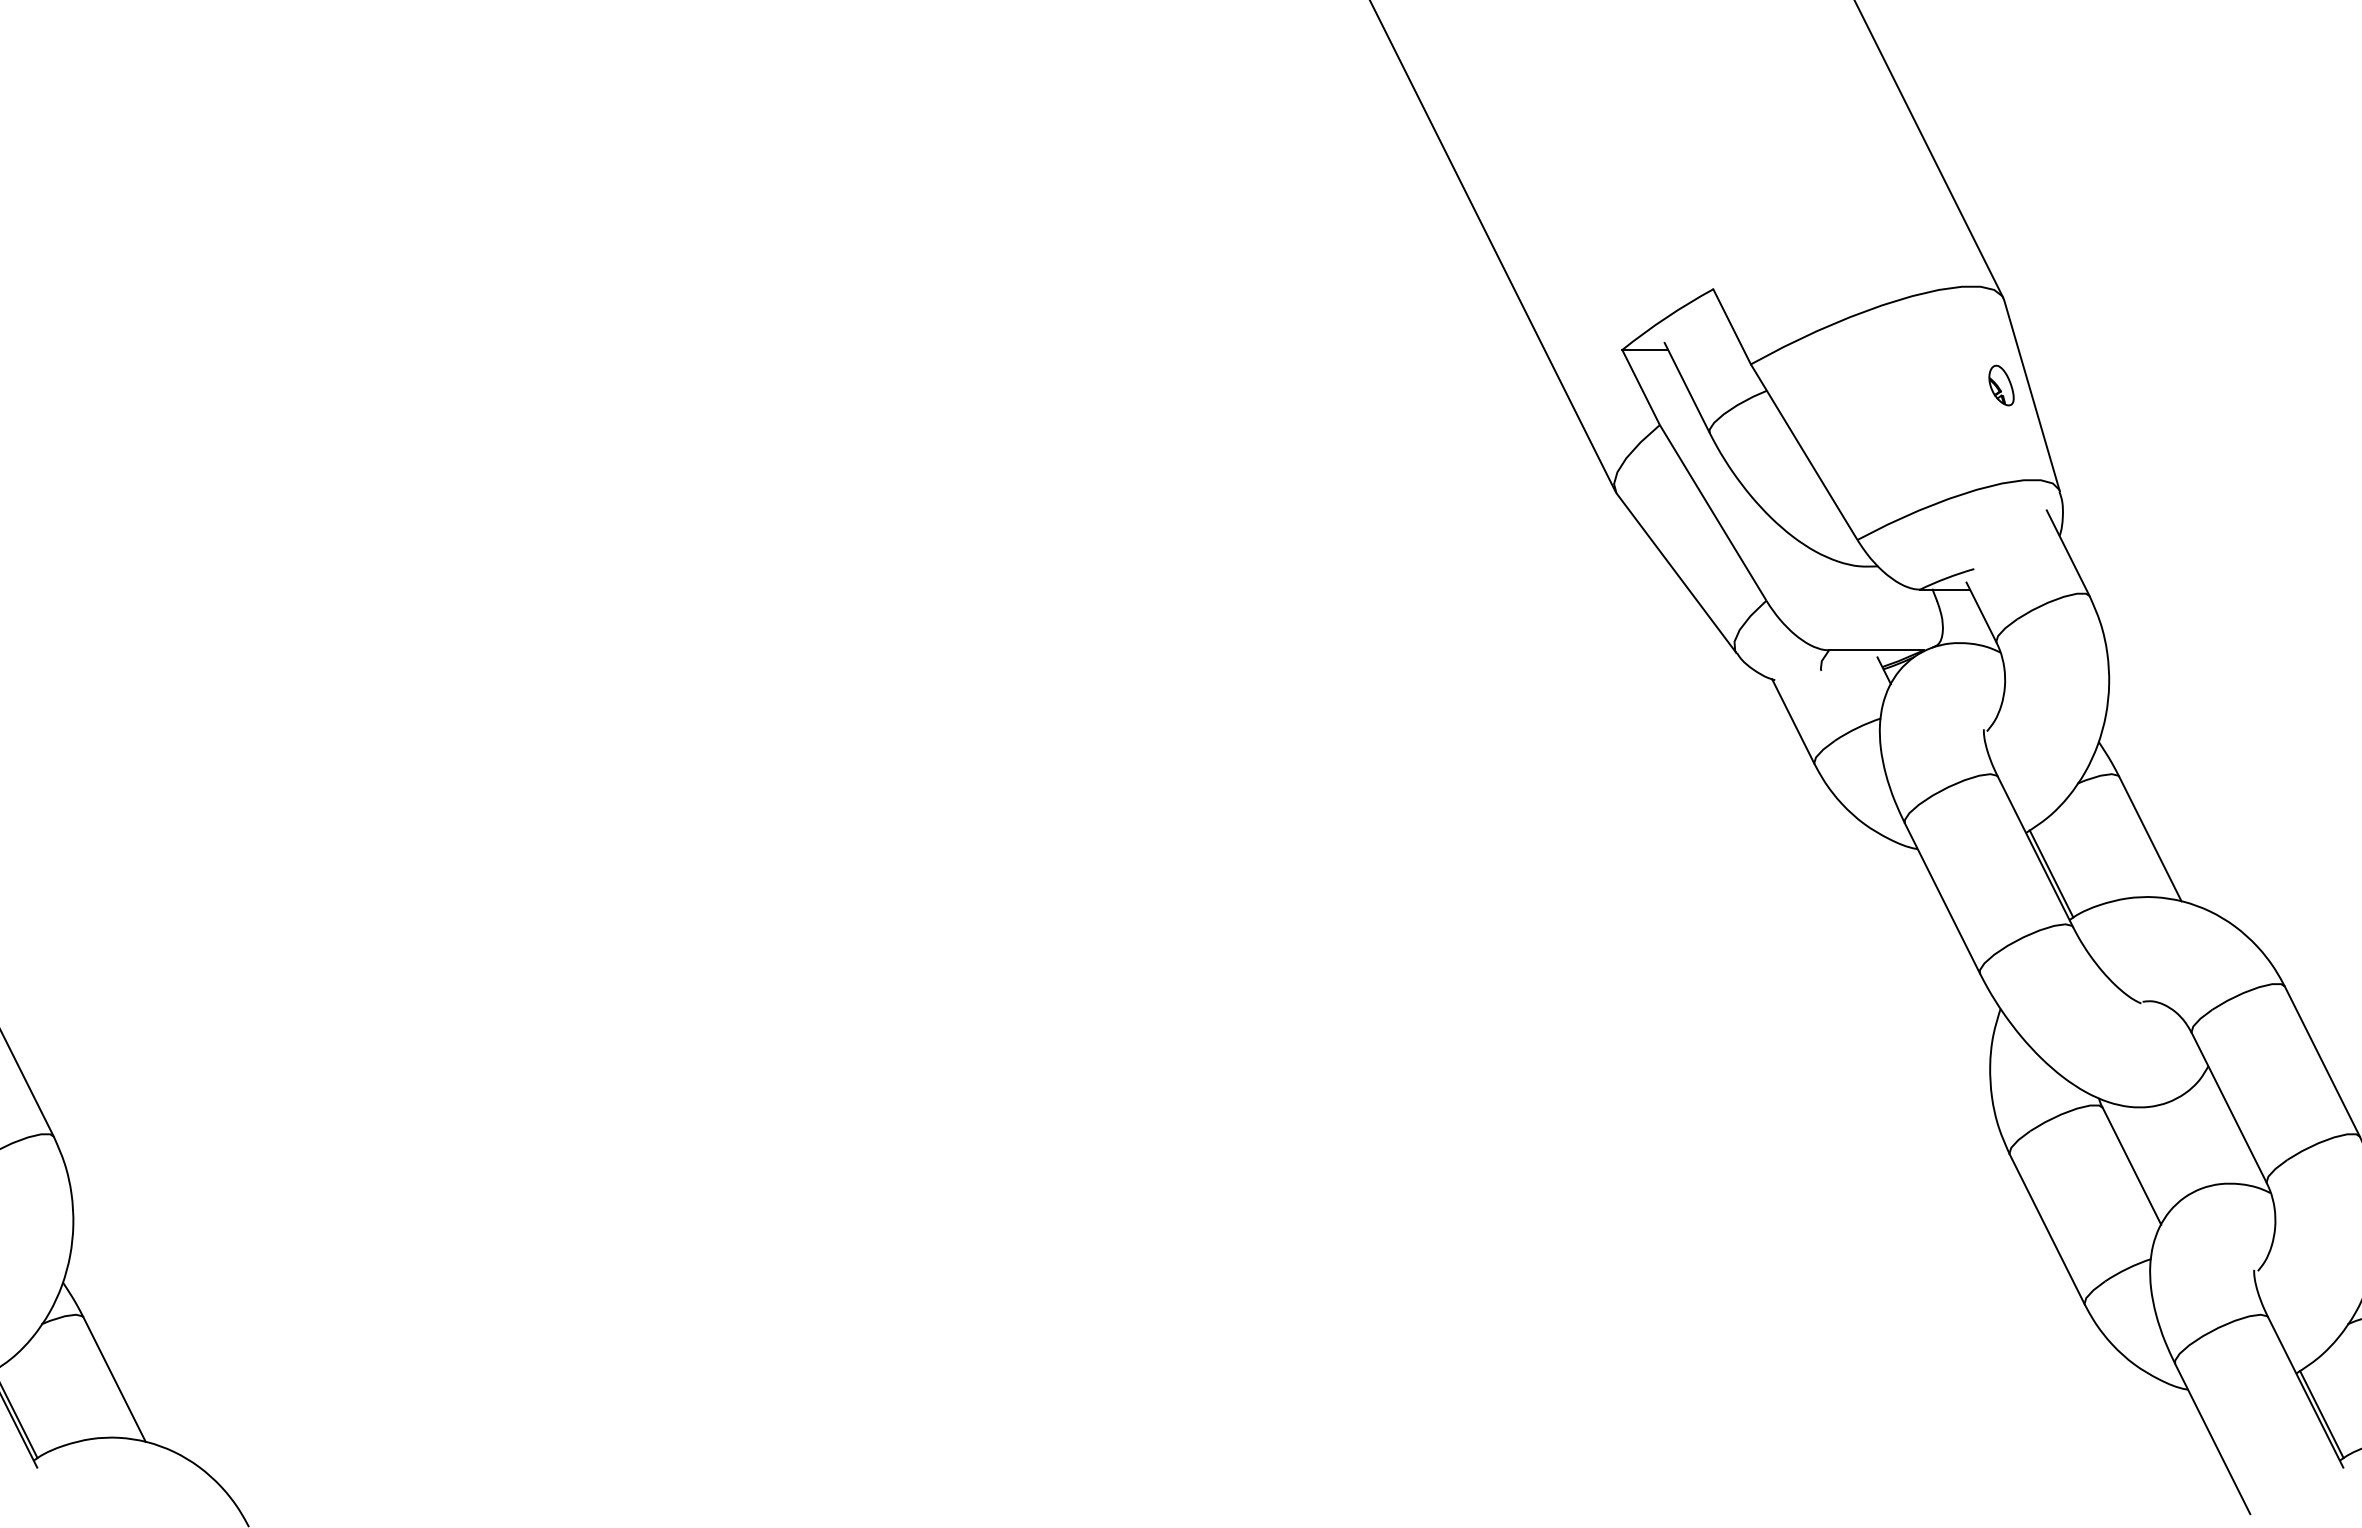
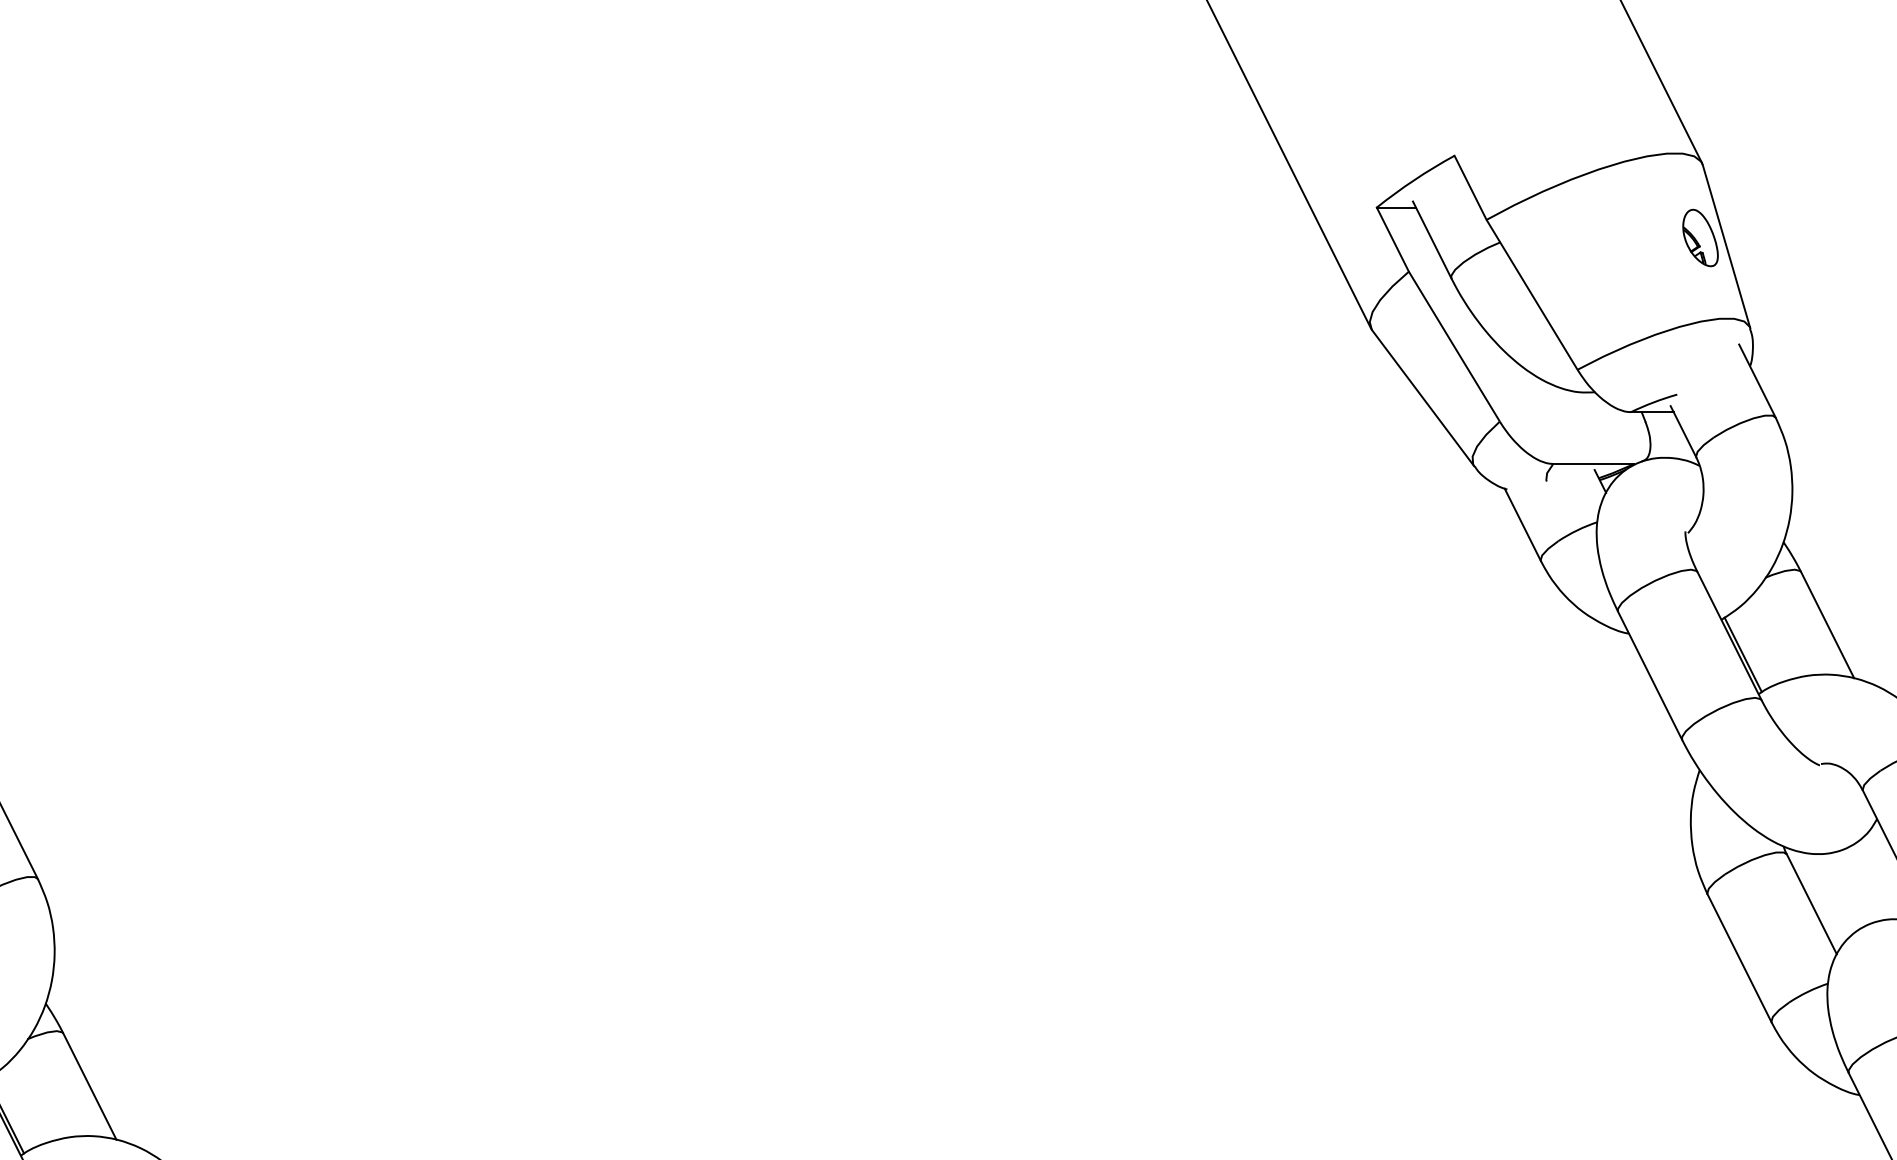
part: (2001, 385) -> (1700, 237), size x1.67

